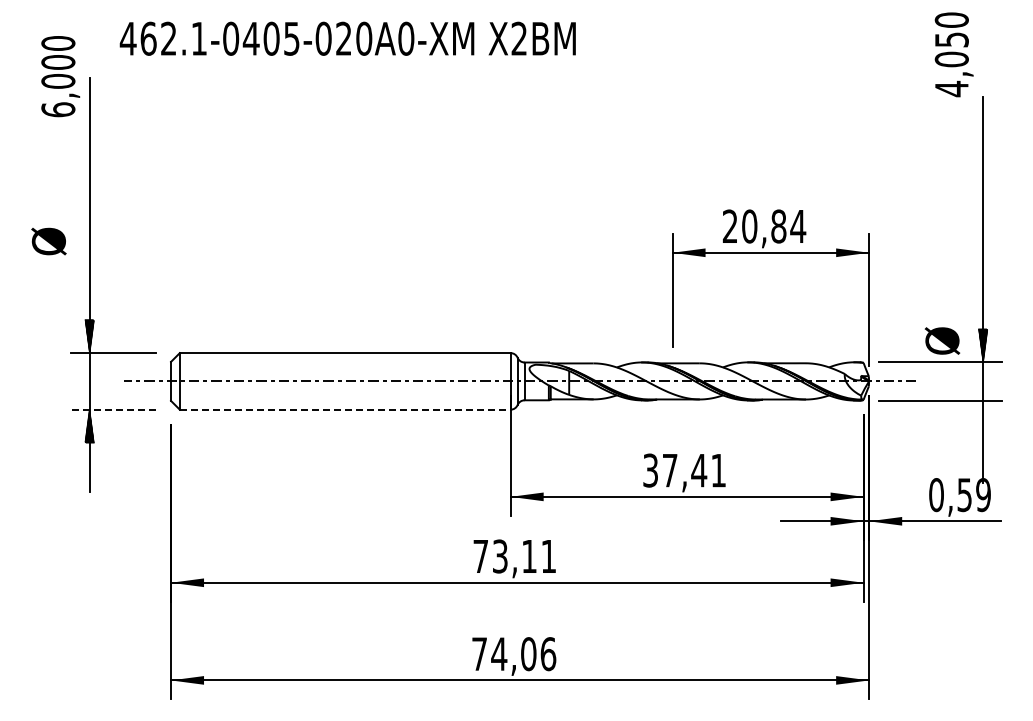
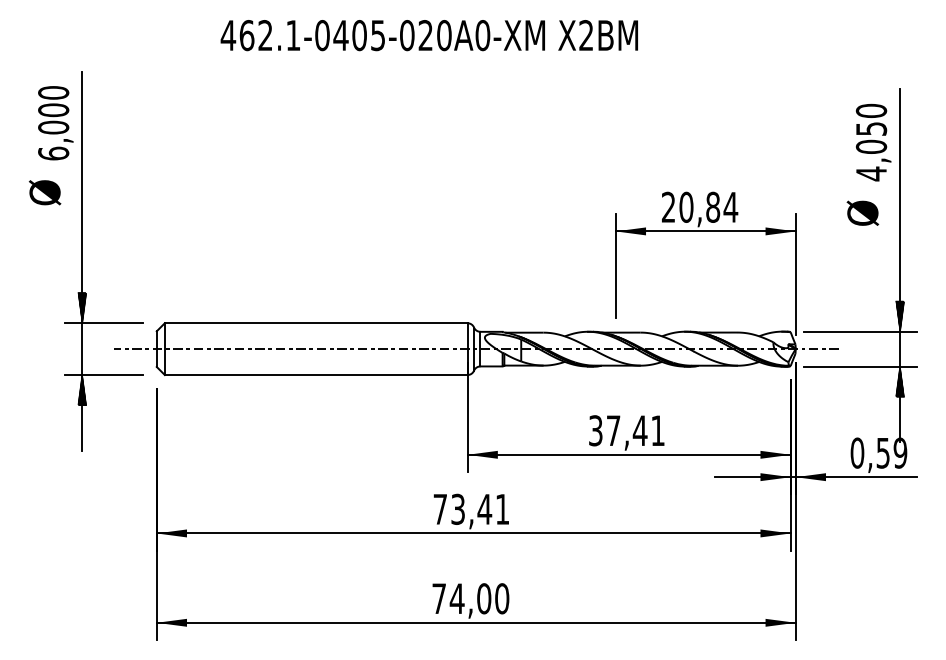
text: (347, 38) -> (429, 35), moved
text: (953, 54) -> (872, 142), moved
text: (60, 76) -> (55, 123), moved
text: (48, 241) -> (44, 192), moved
text: (942, 340) -> (862, 212), moved
line: (113, 409) -> (104, 374), dashed -> solid
line: (345, 409) -> (316, 374), dashed -> solid
hatch: (982, 416) -> (899, 381), added
text: (529, 556) -> (484, 509), 73,11 -> 73,41
text: (548, 653) -> (502, 598), 74,06 -> 74,00

